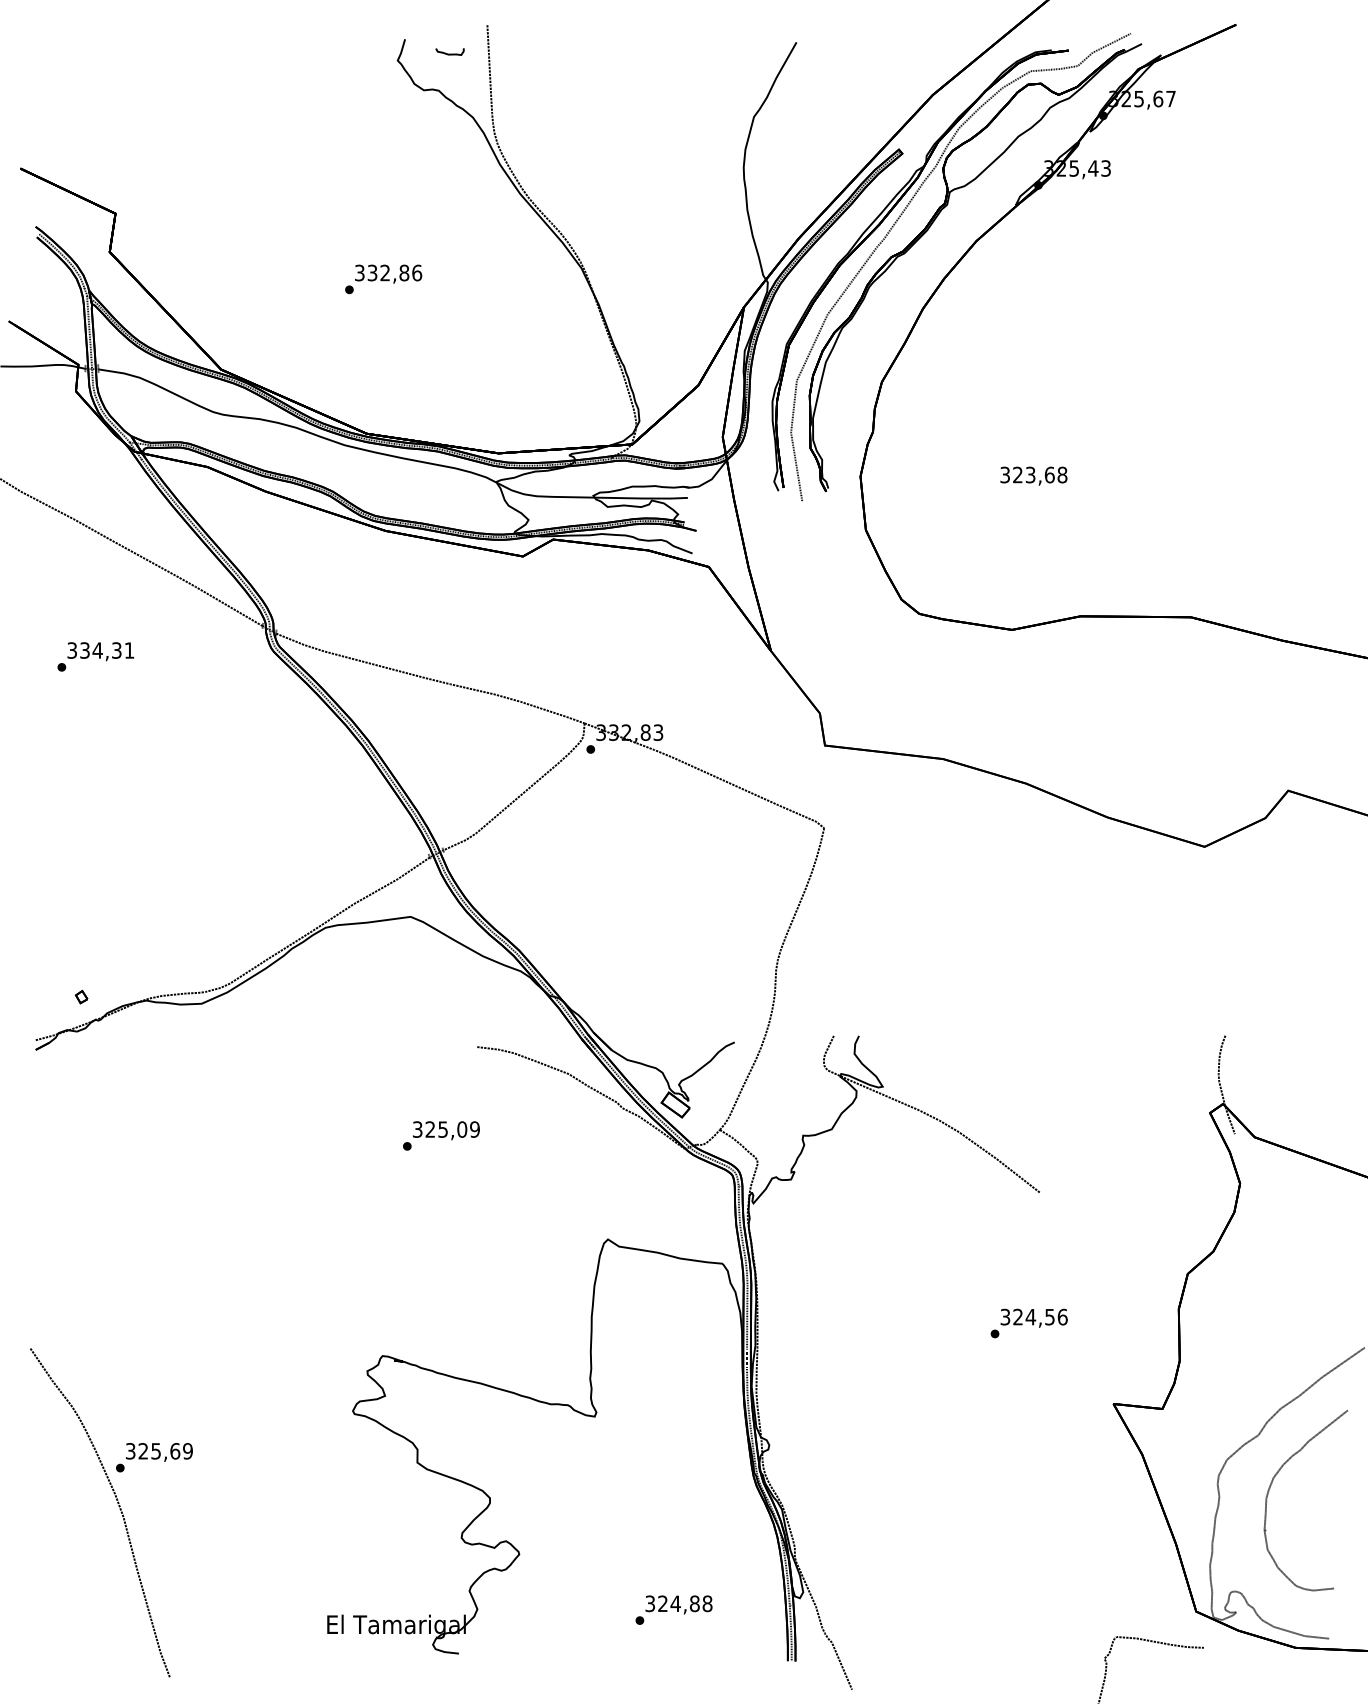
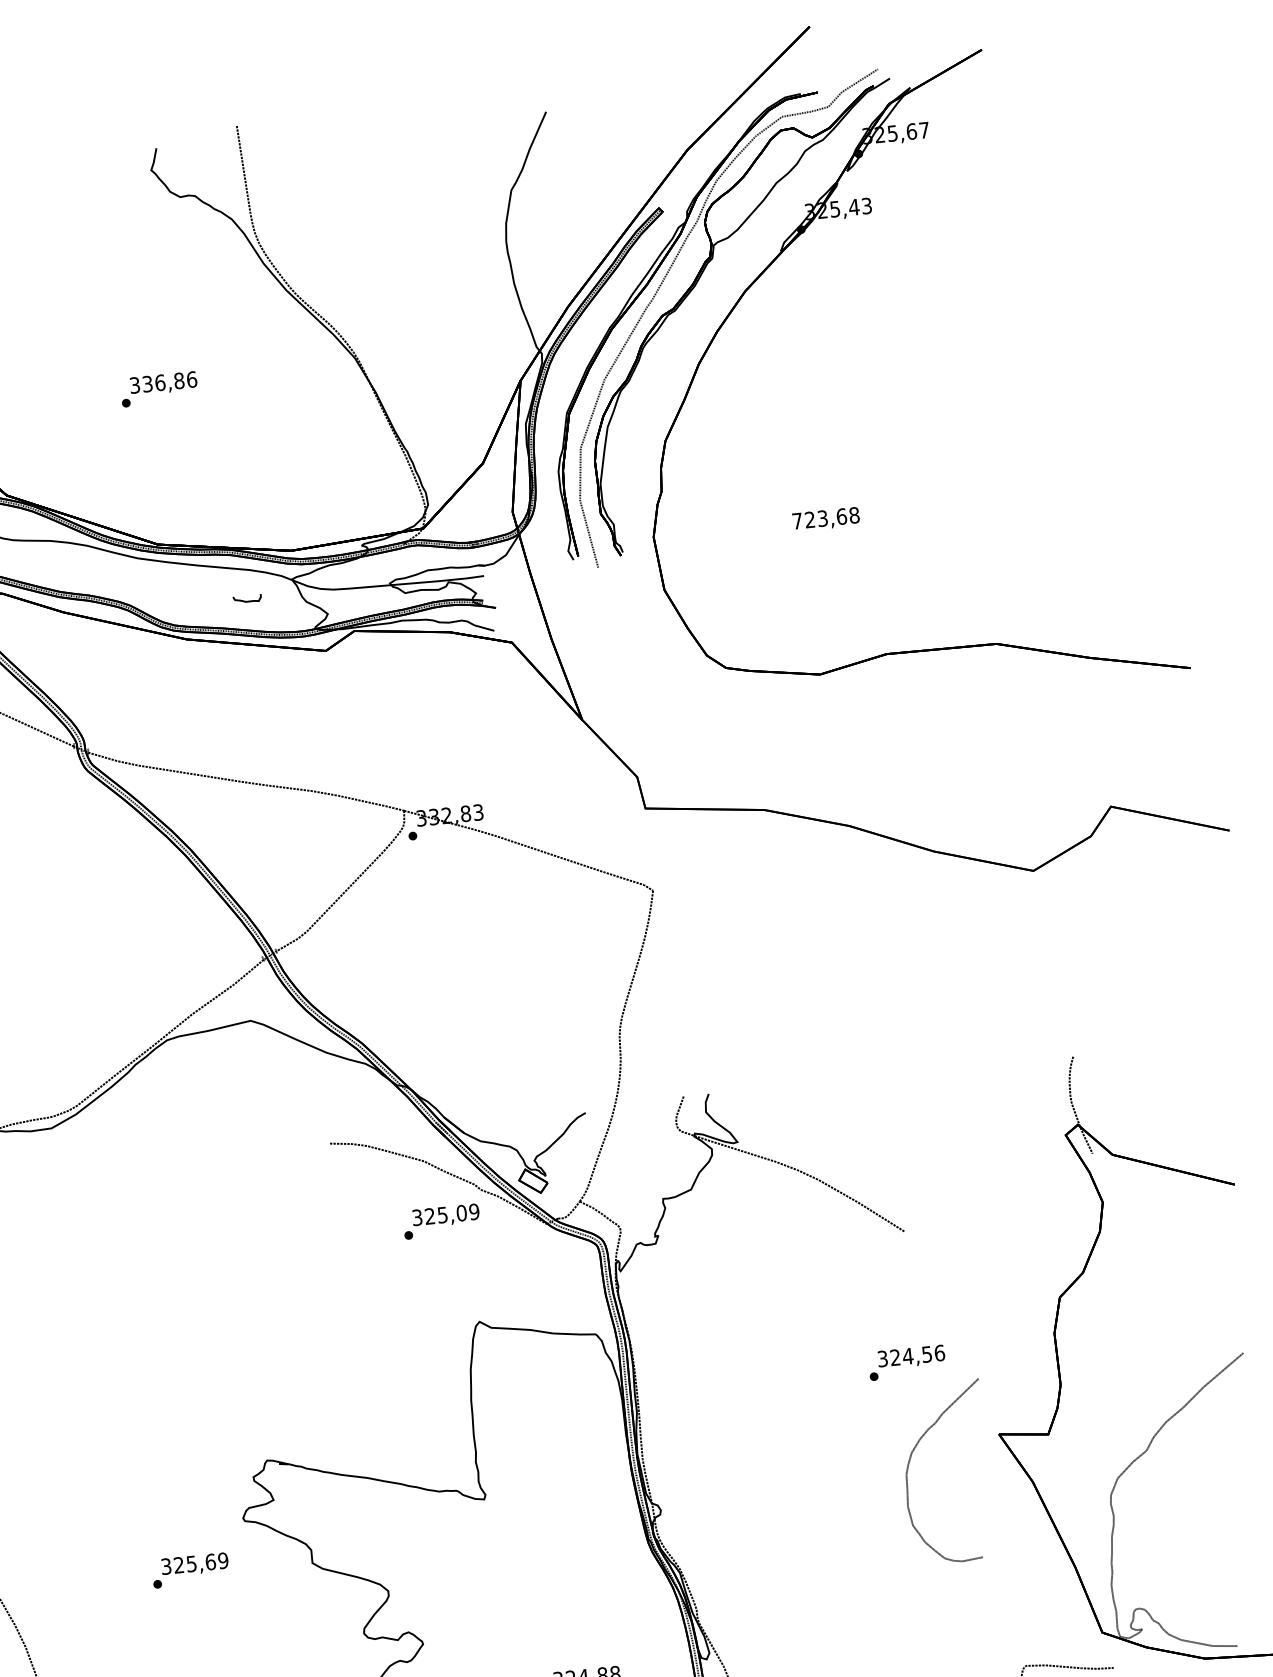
curve: (449, 53) -> (246, 600), moved
text: (385, 272) -> (160, 382), 332,86 -> 336,86
text: (1004, 474) -> (796, 520), 323,68 -> 723,68
text: (441, 1135) -> (441, 1221), moved
text: (154, 1457) -> (190, 1570), moved
curve: (1270, 1488) -> (909, 1464), moved

